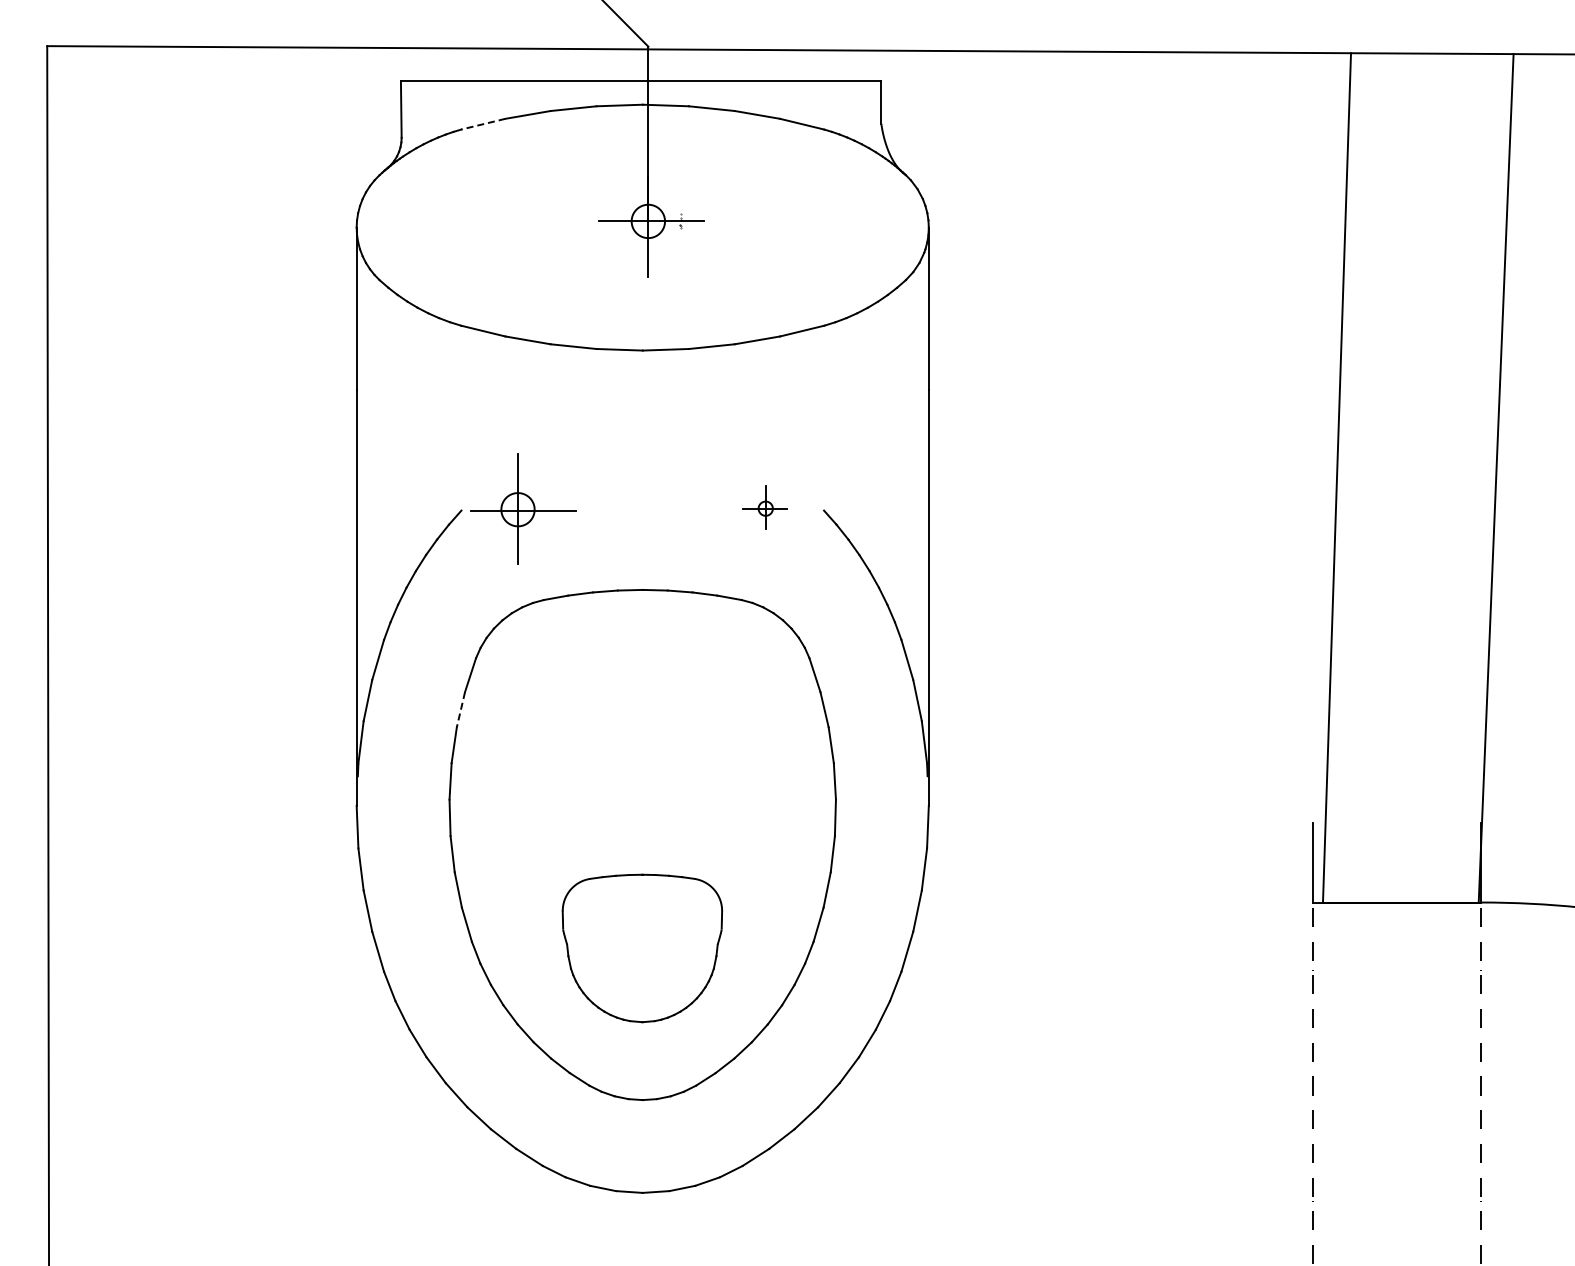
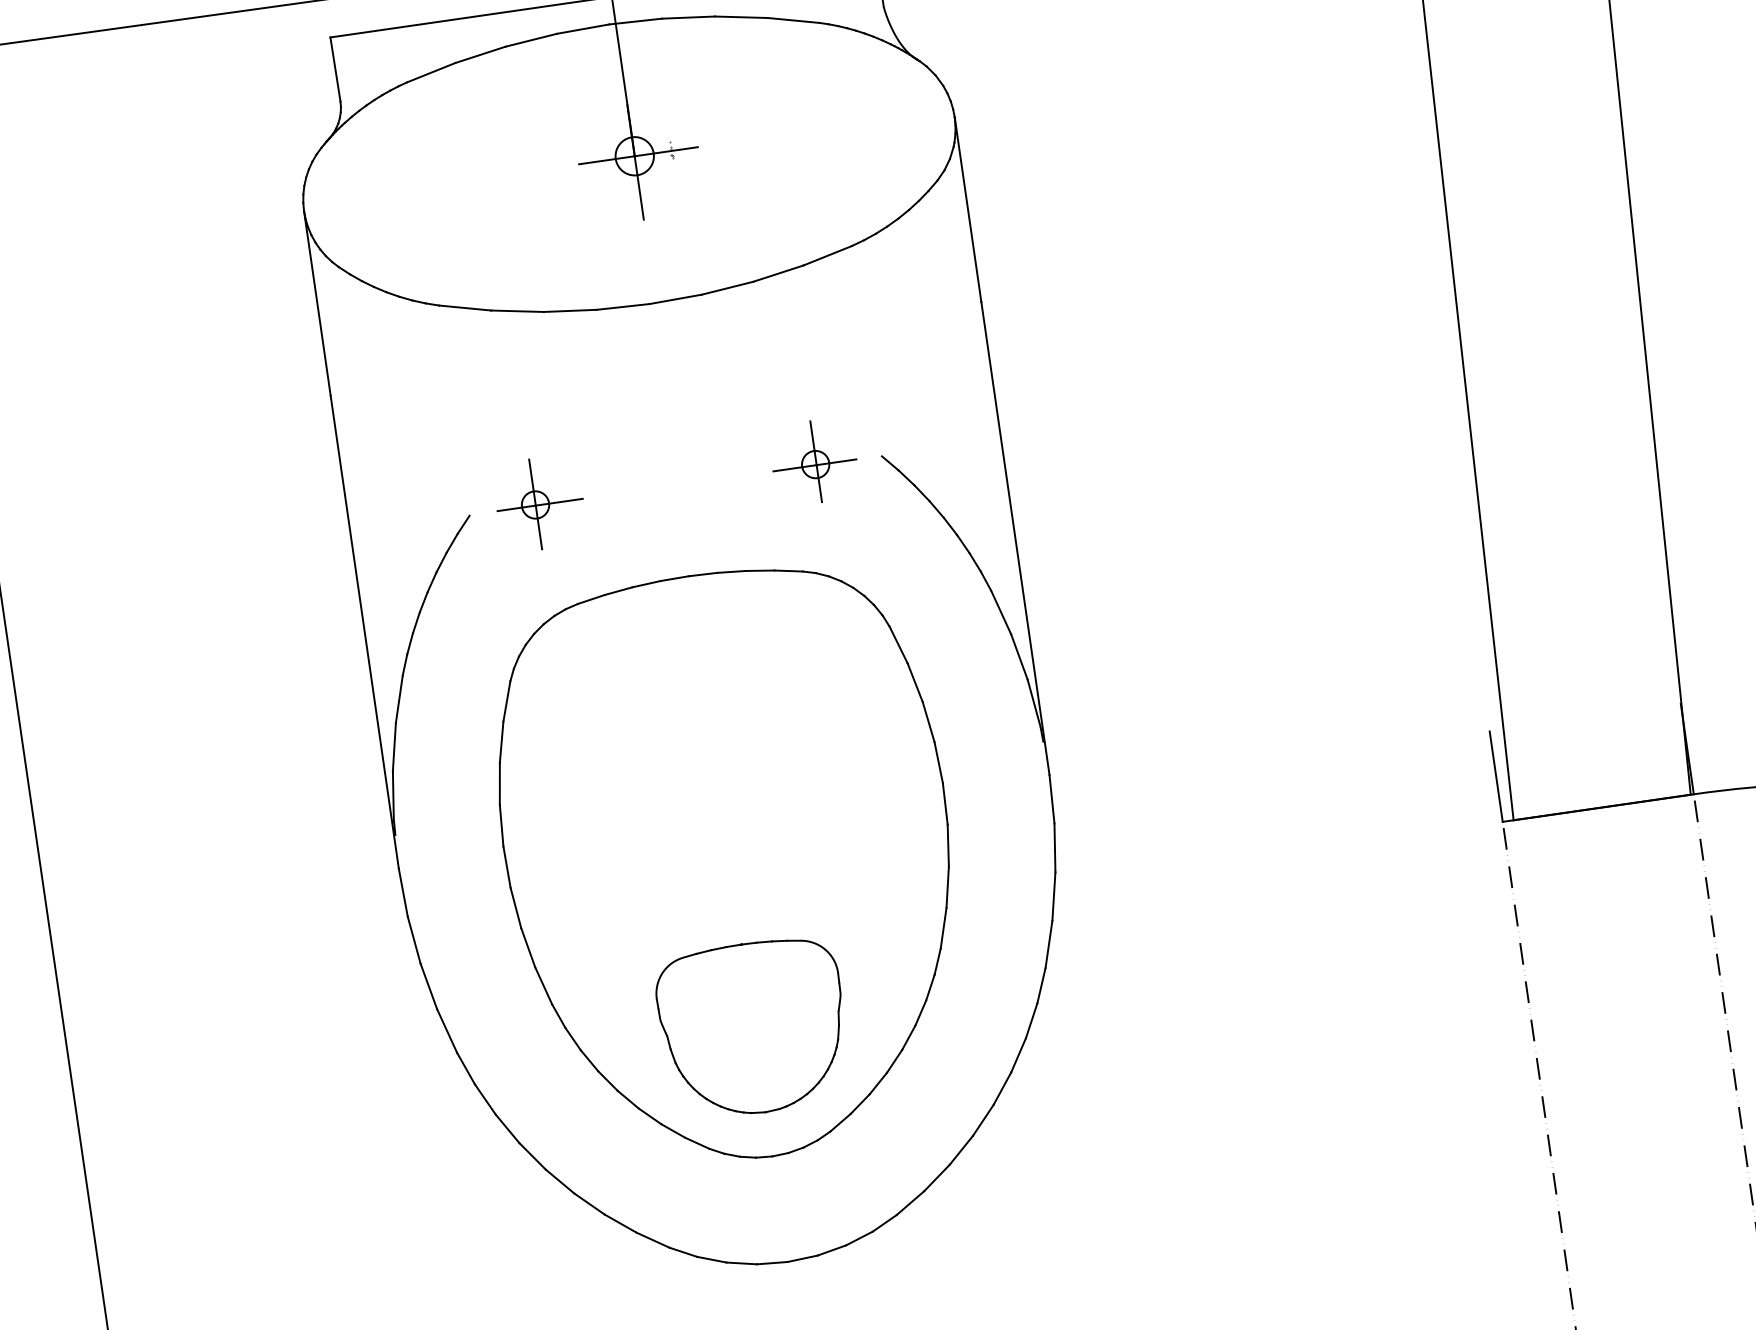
line: (483, 124) -> (431, 73), dashed -> solid
part: (765, 507) -> (814, 462), size x1.67
part: (523, 508) -> (539, 503), size x0.71
line: (460, 710) -> (501, 743), dashed -> solid
part: (642, 948) -> (753, 1028), moved

